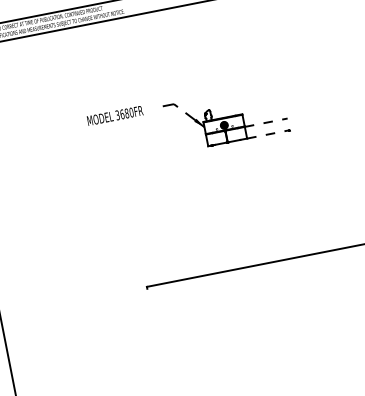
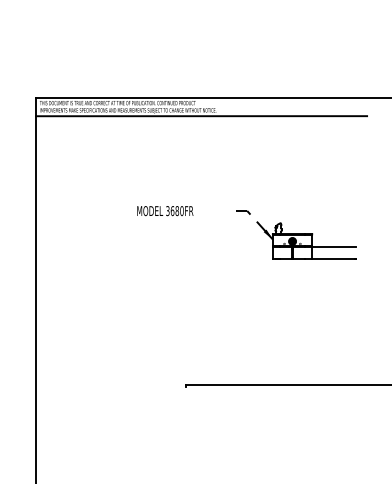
text: (115, 116) -> (165, 211), moved
line: (266, 122) -> (334, 246), dashed -> solid
line: (268, 134) -> (334, 258), dashed -> solid

